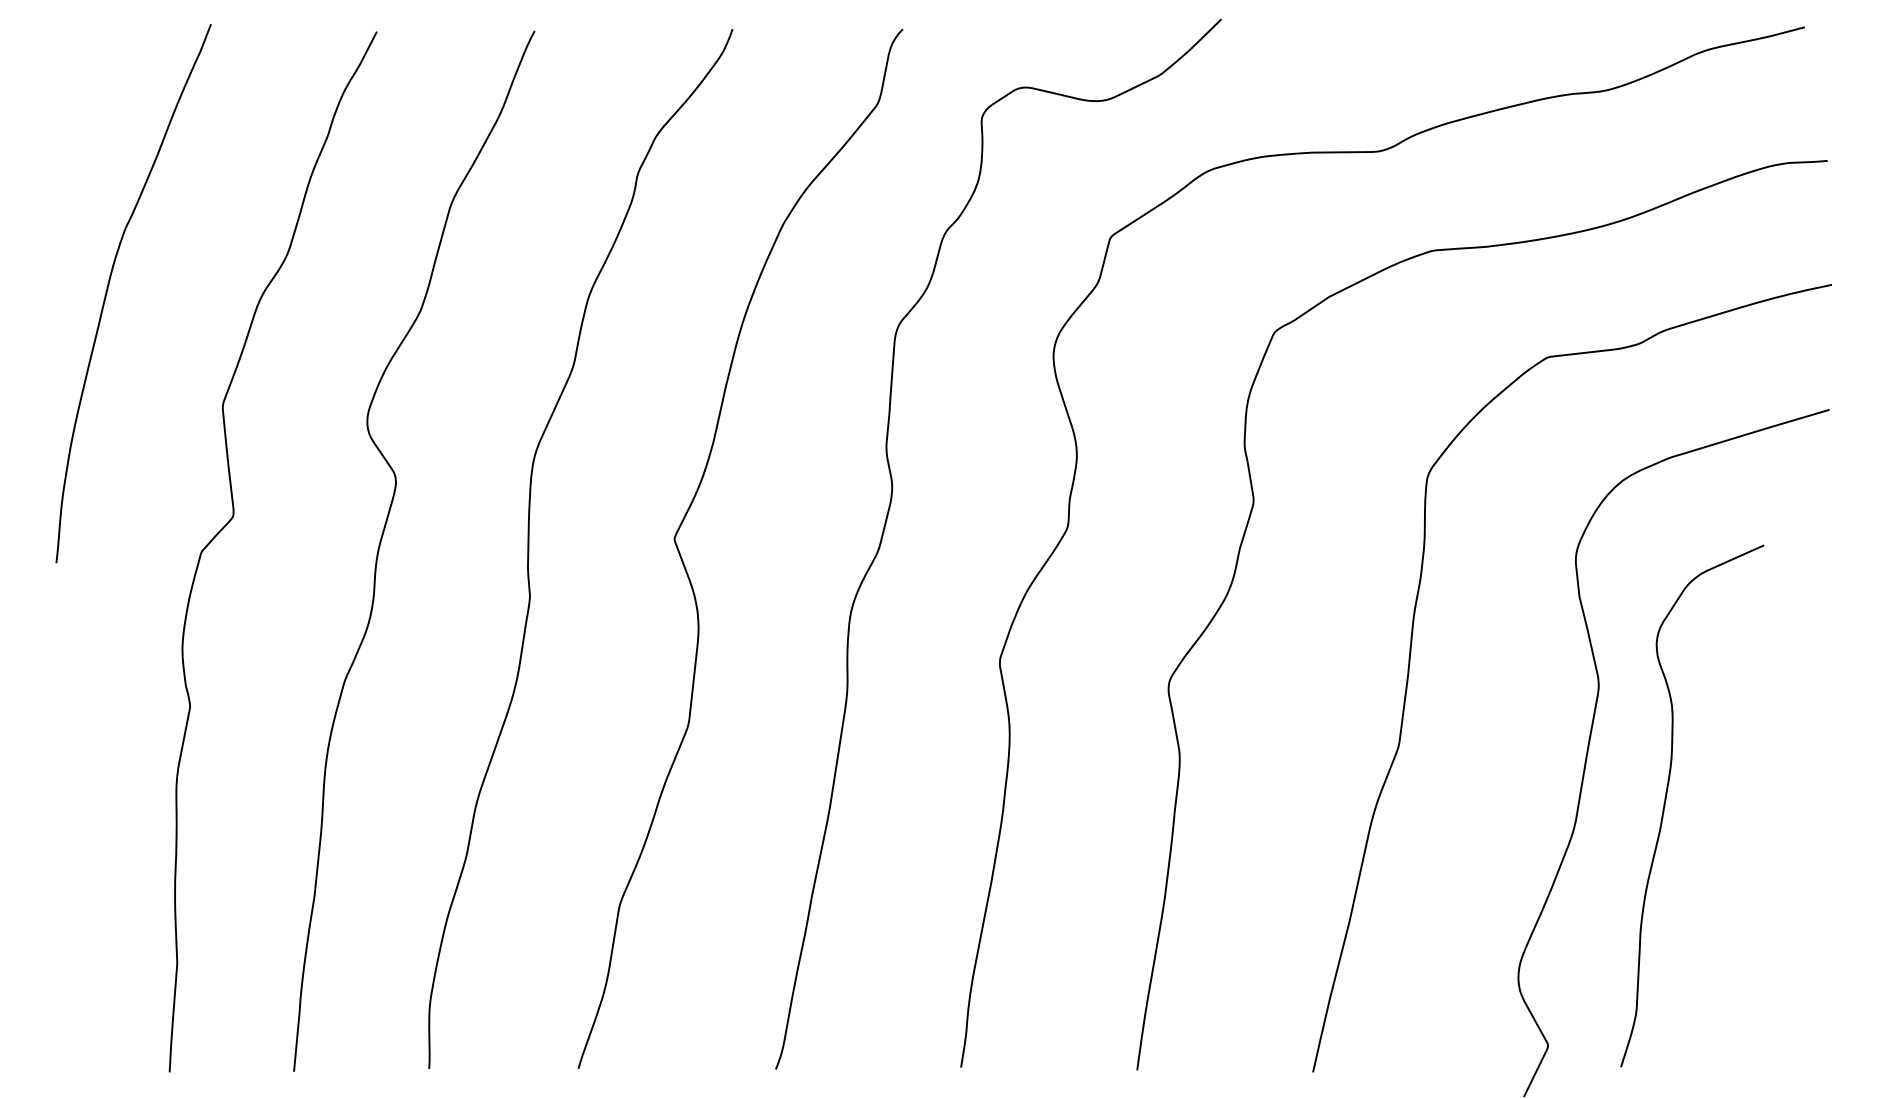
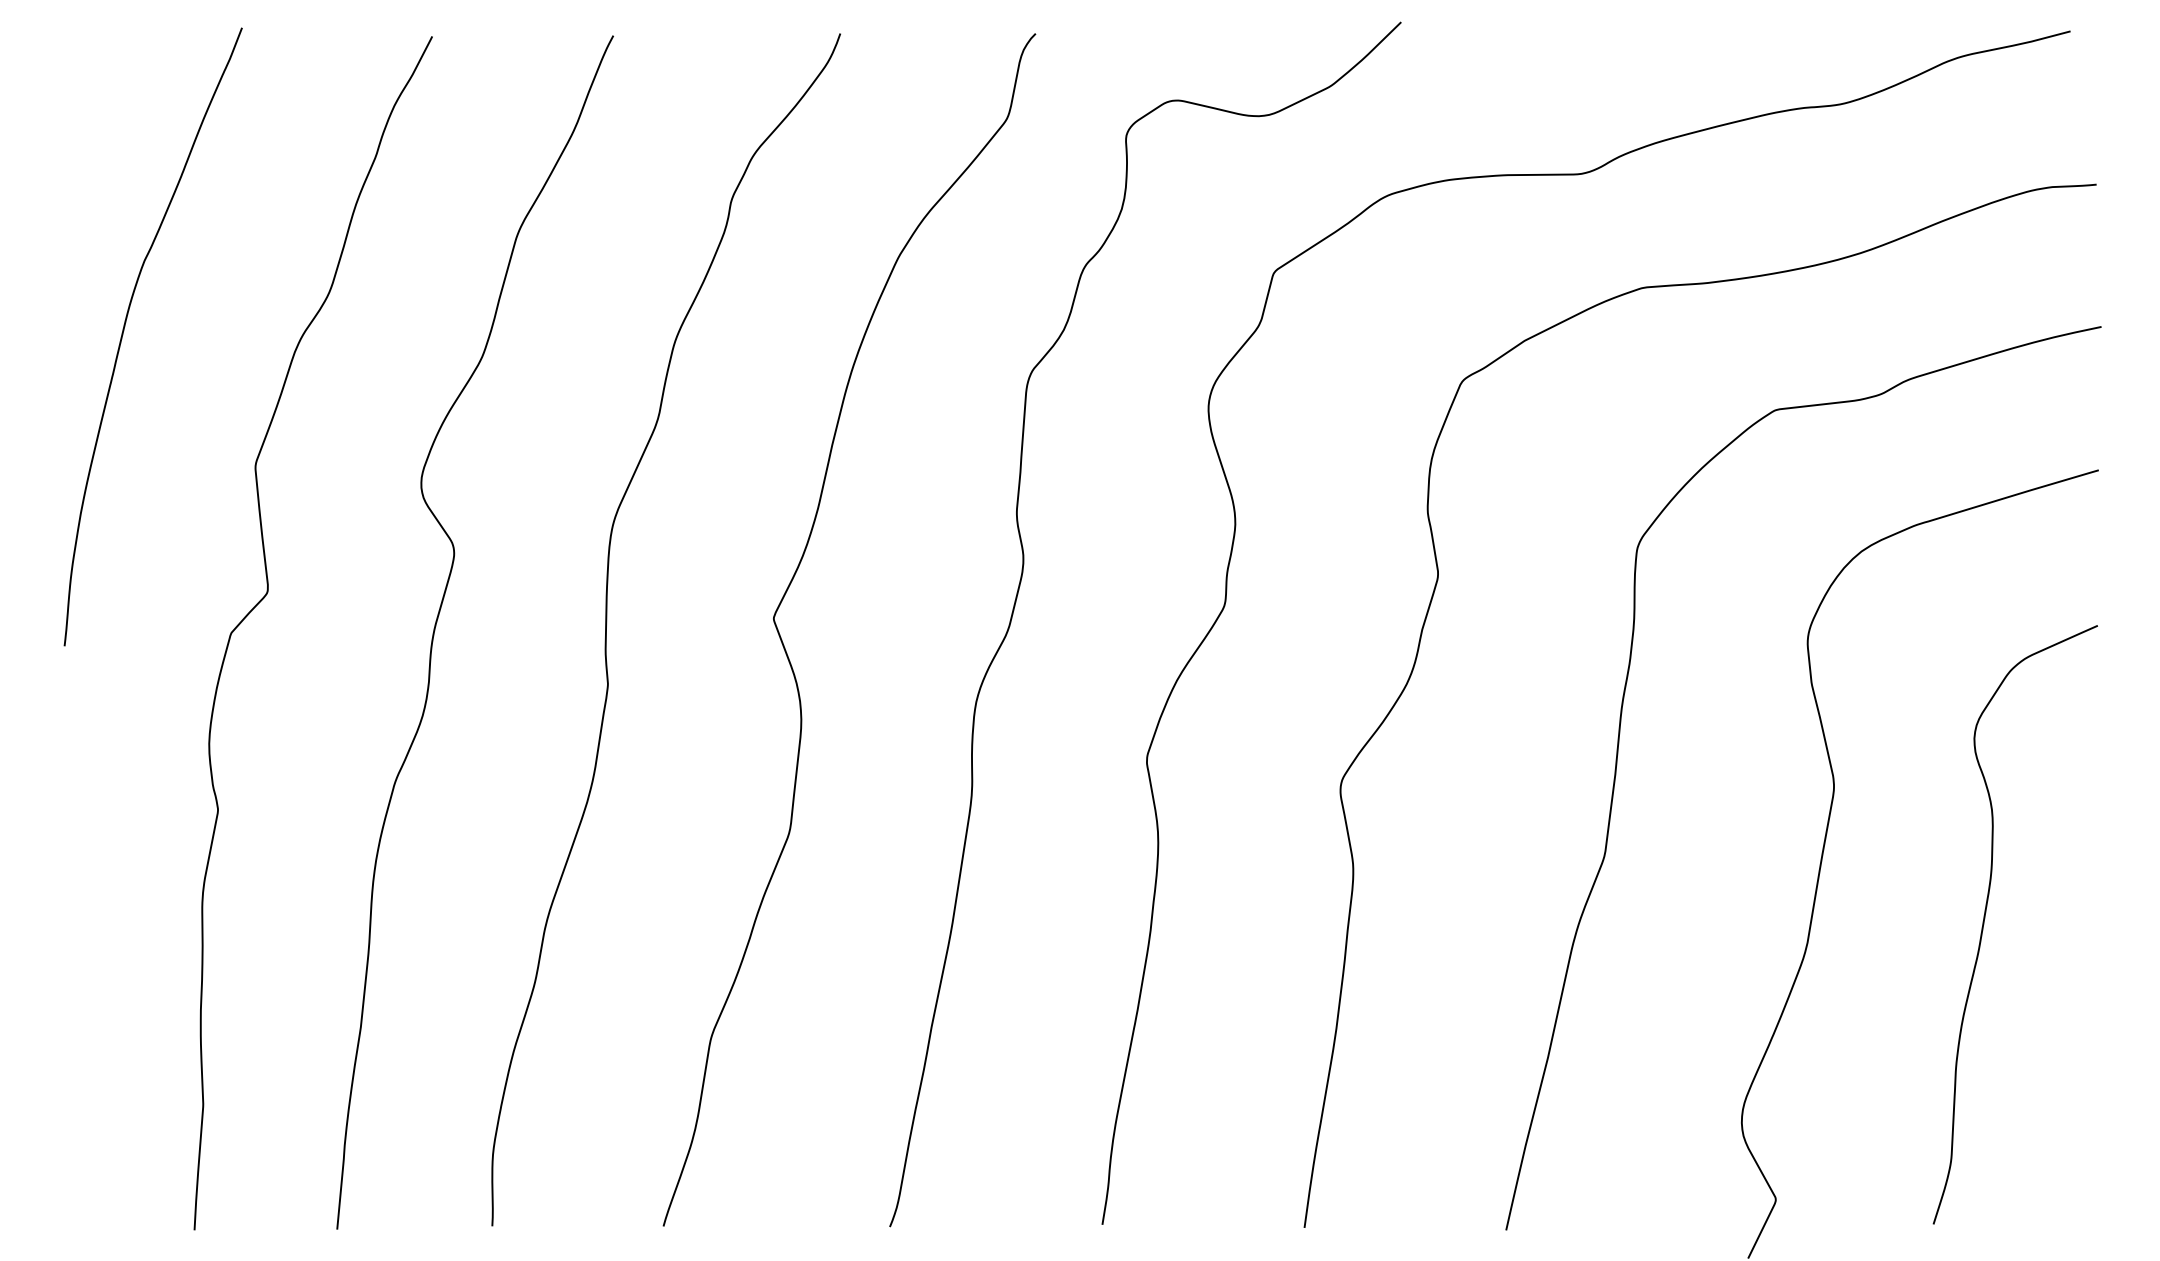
curve: (1666, 800) -> (1985, 918), moved

